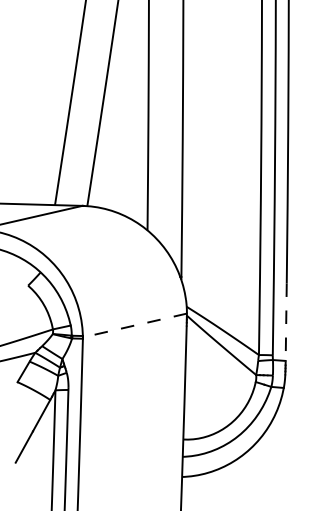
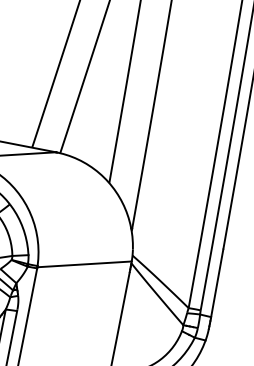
line: (286, 323) -> (217, 284), dashed -> solid
line: (134, 325) -> (84, 264), dashed -> solid

